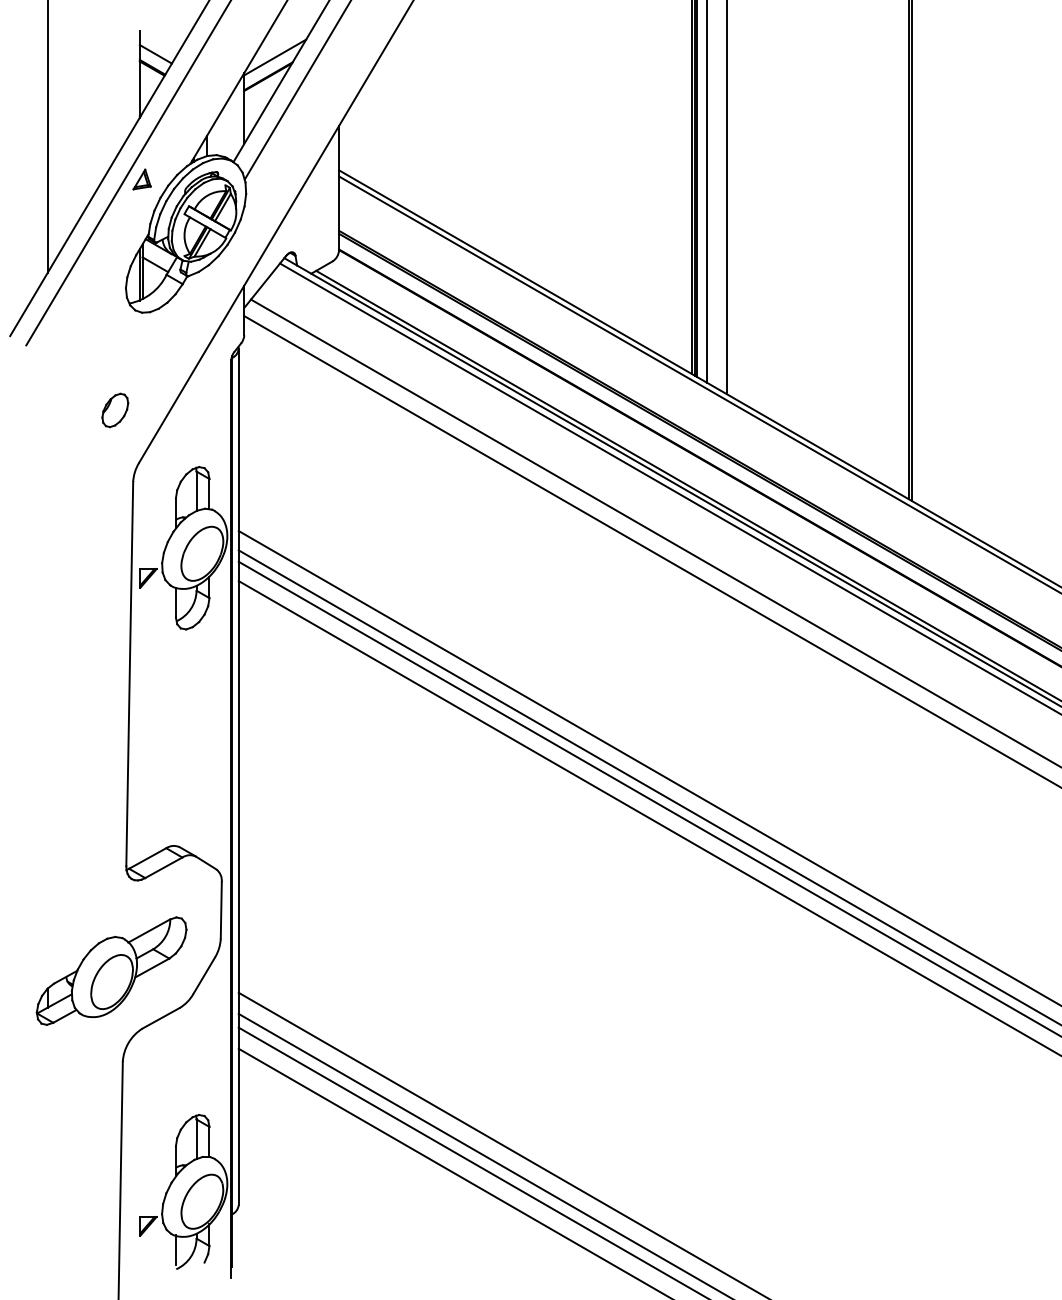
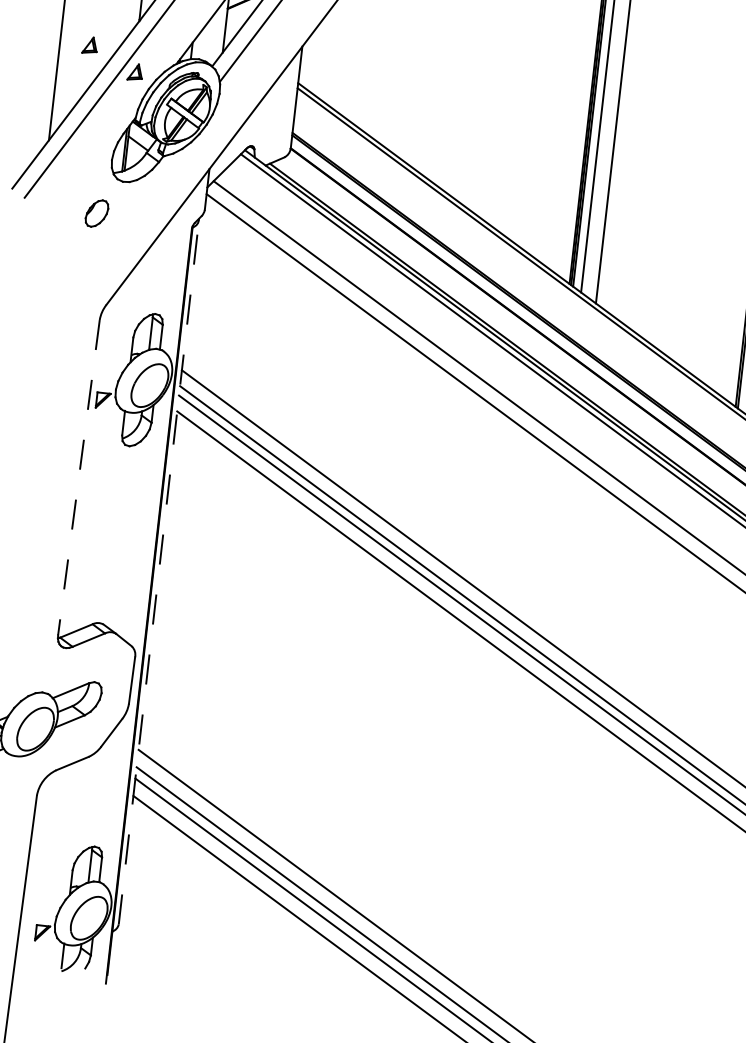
part: (83, 153) -> (89, 45), added
part: (115, 410) -> (97, 213), moved
line: (129, 674) -> (78, 478), solid -> dashed
line: (238, 776) -> (158, 572), solid -> dashed

